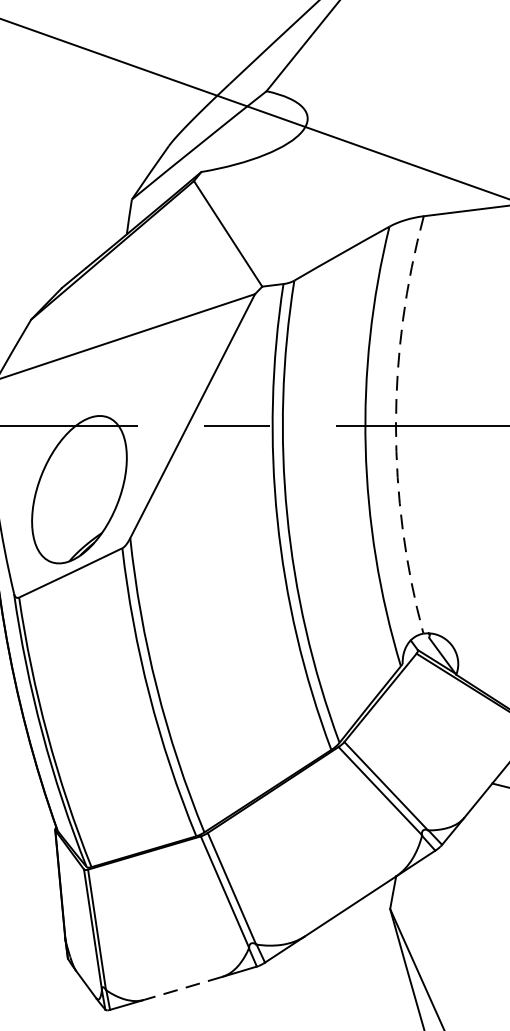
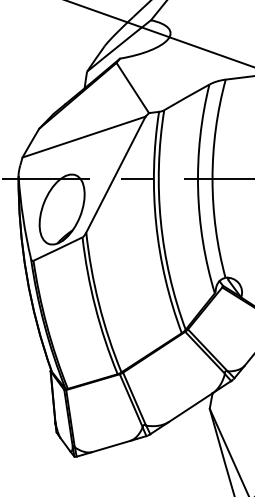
arc: (395, 424) -> (212, 178), dashed -> solid
line: (181, 988) -> (110, 446), dashed -> solid

